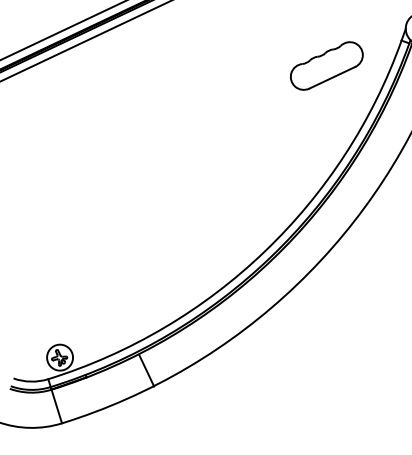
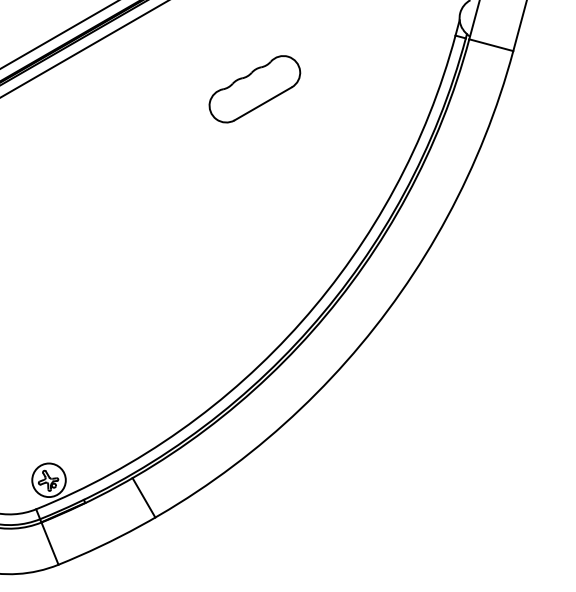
part: (326, 66) -> (254, 89), moved
line: (146, 370) -> (143, 497), moved

